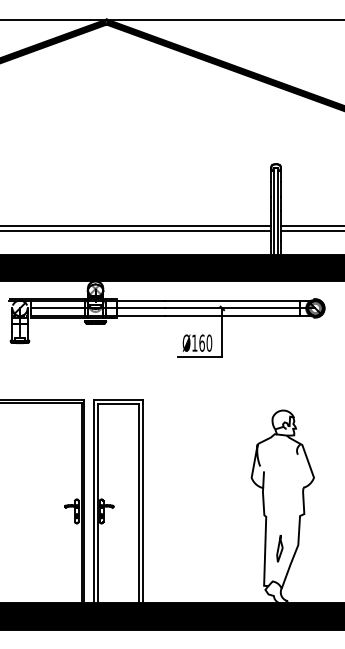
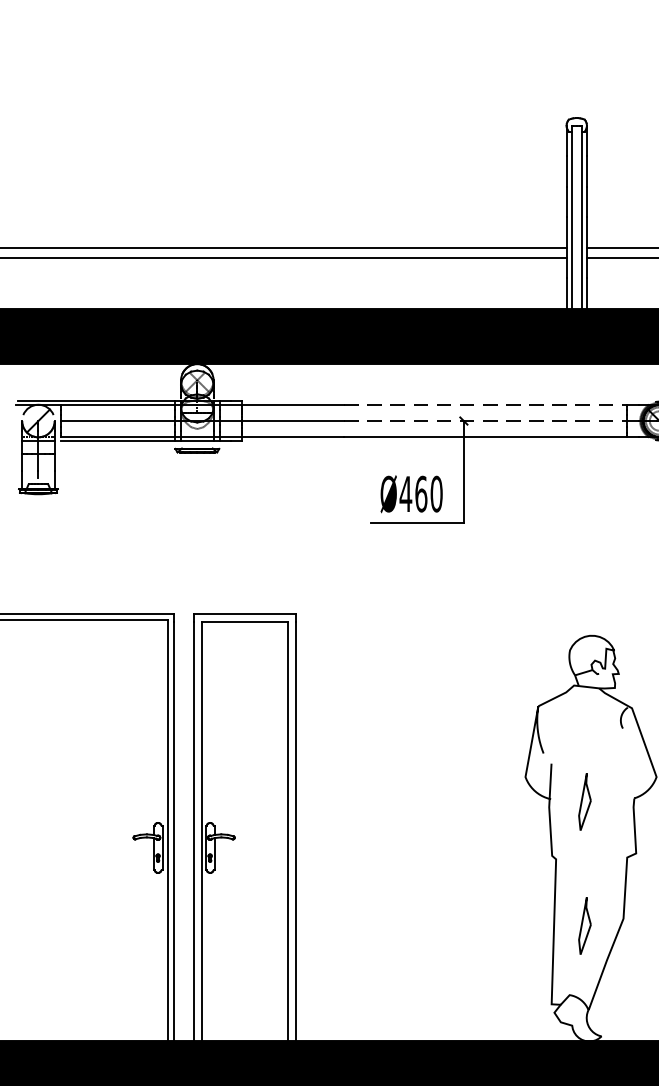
line: (233, 300) -> (487, 404), solid -> dashed
line: (233, 308) -> (487, 421), solid -> dashed
text: (194, 342) -> (405, 492), Ø160 -> Ø460
part: (279, 489) -> (584, 801), added

